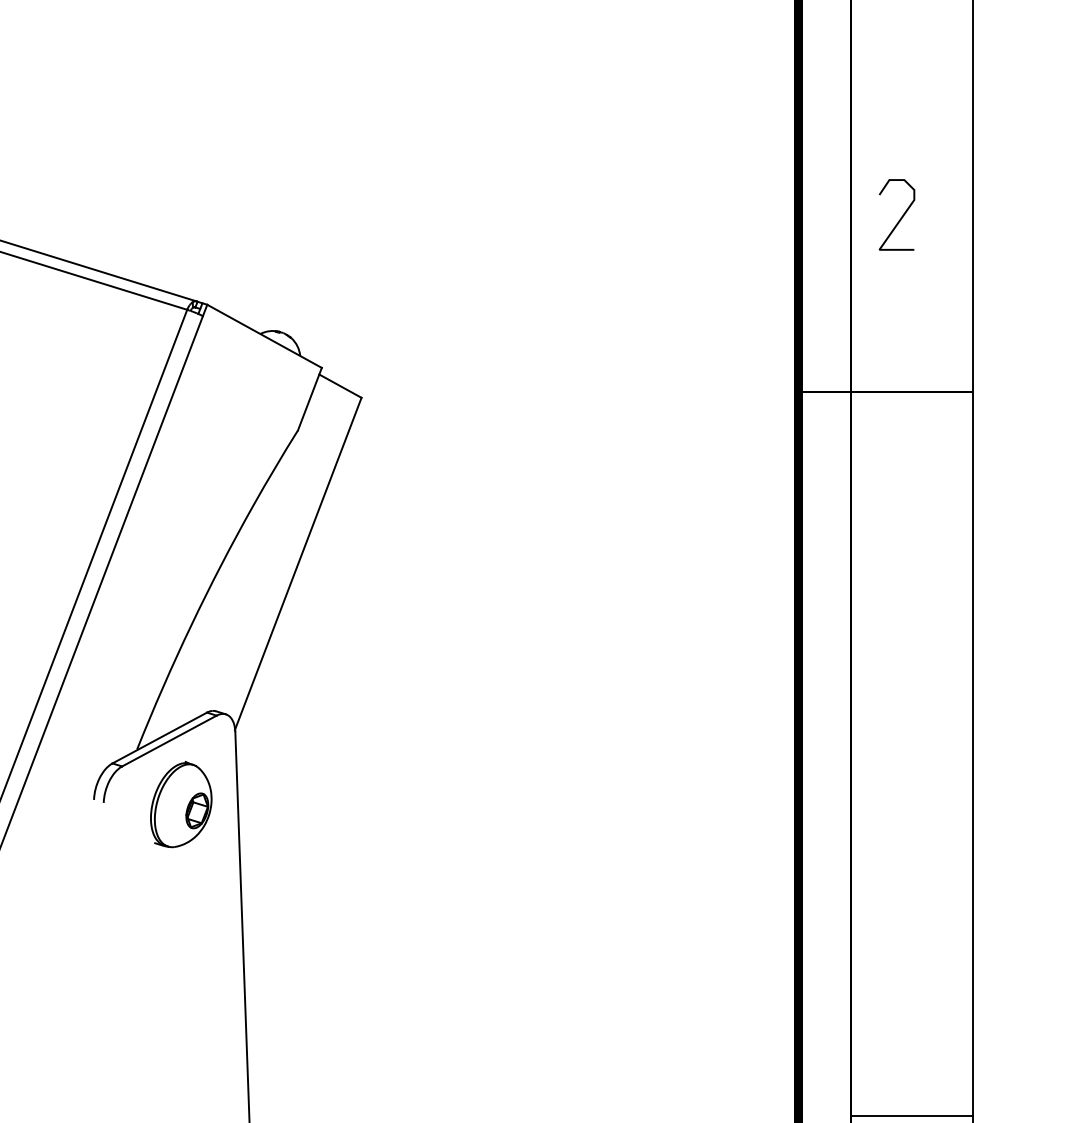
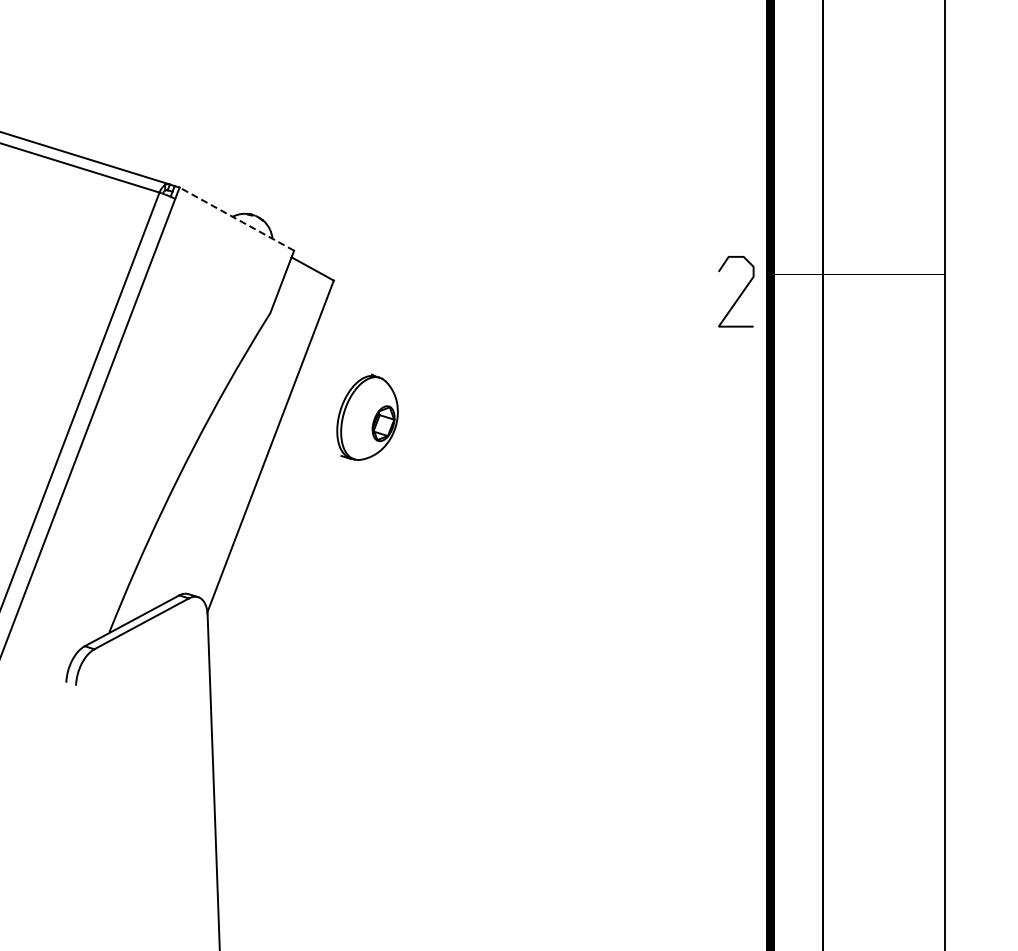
curve: (900, 217) -> (739, 294), moved
line: (264, 336) -> (236, 219), solid -> dashed
part: (181, 804) -> (367, 417), moved

